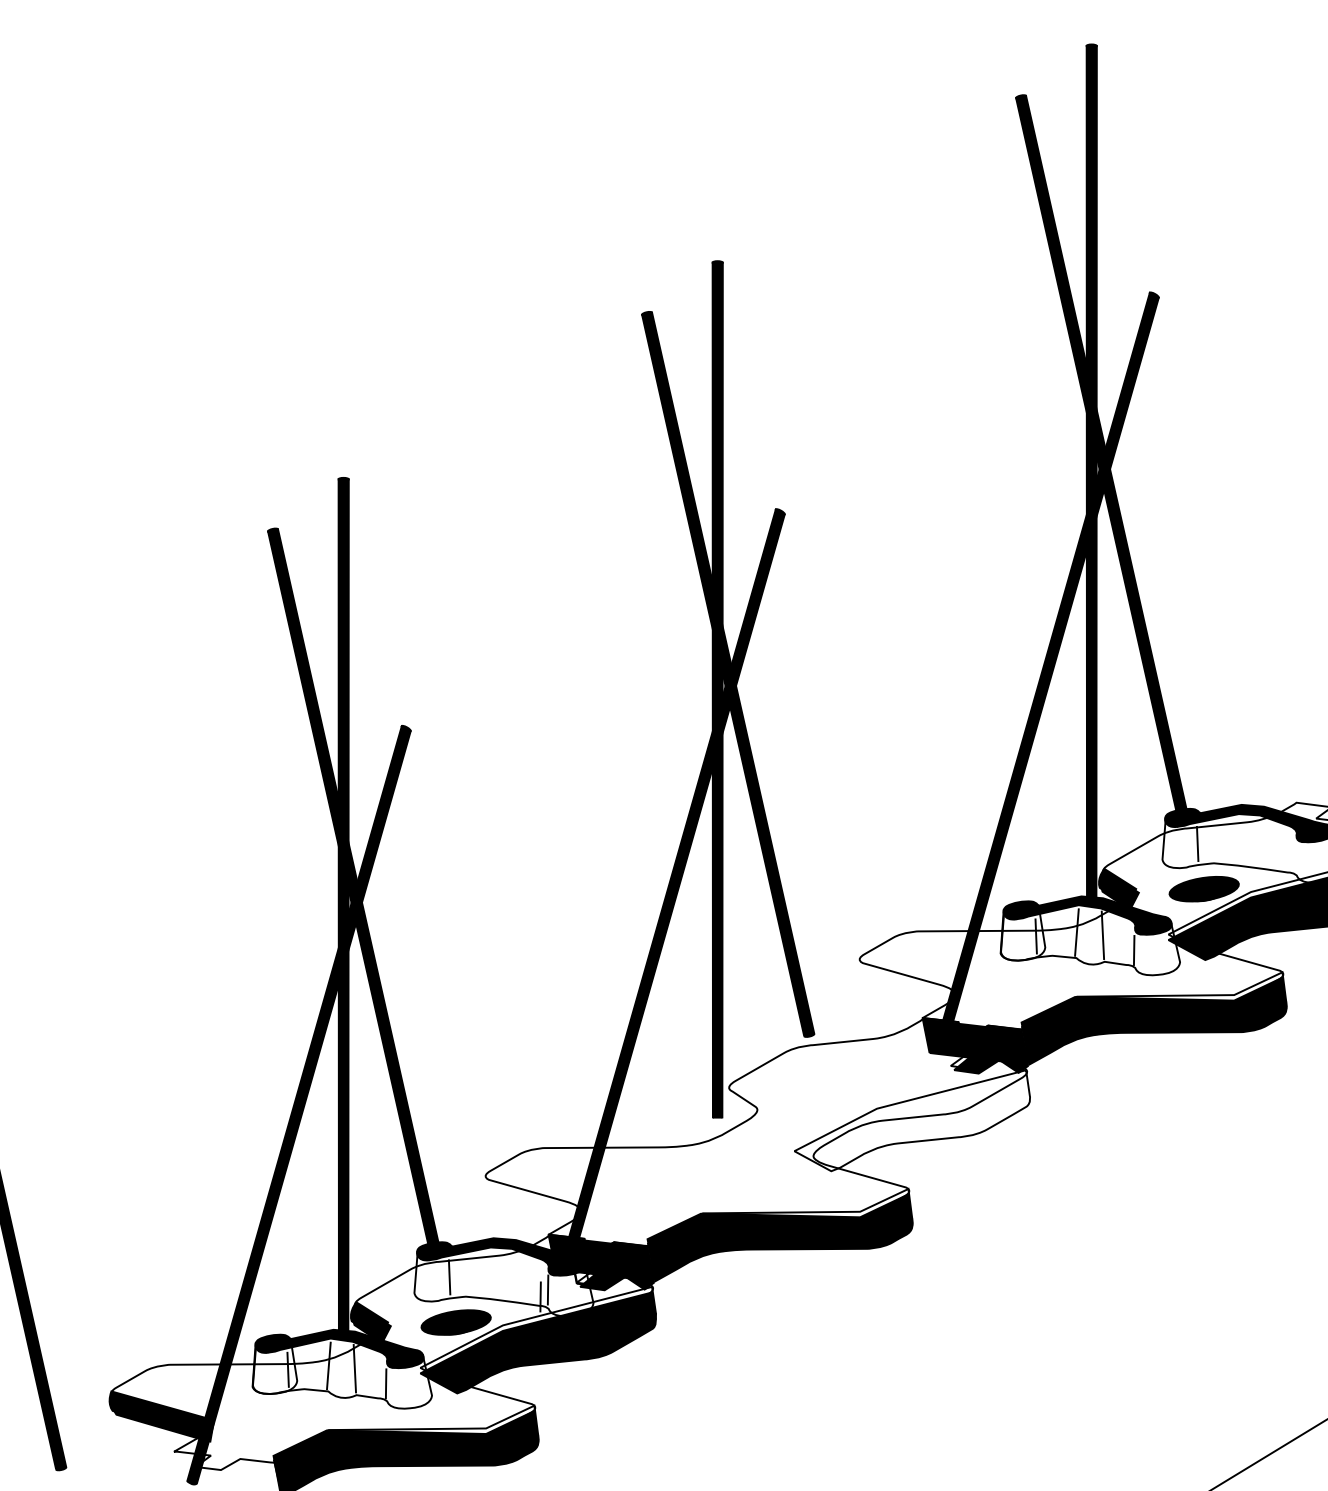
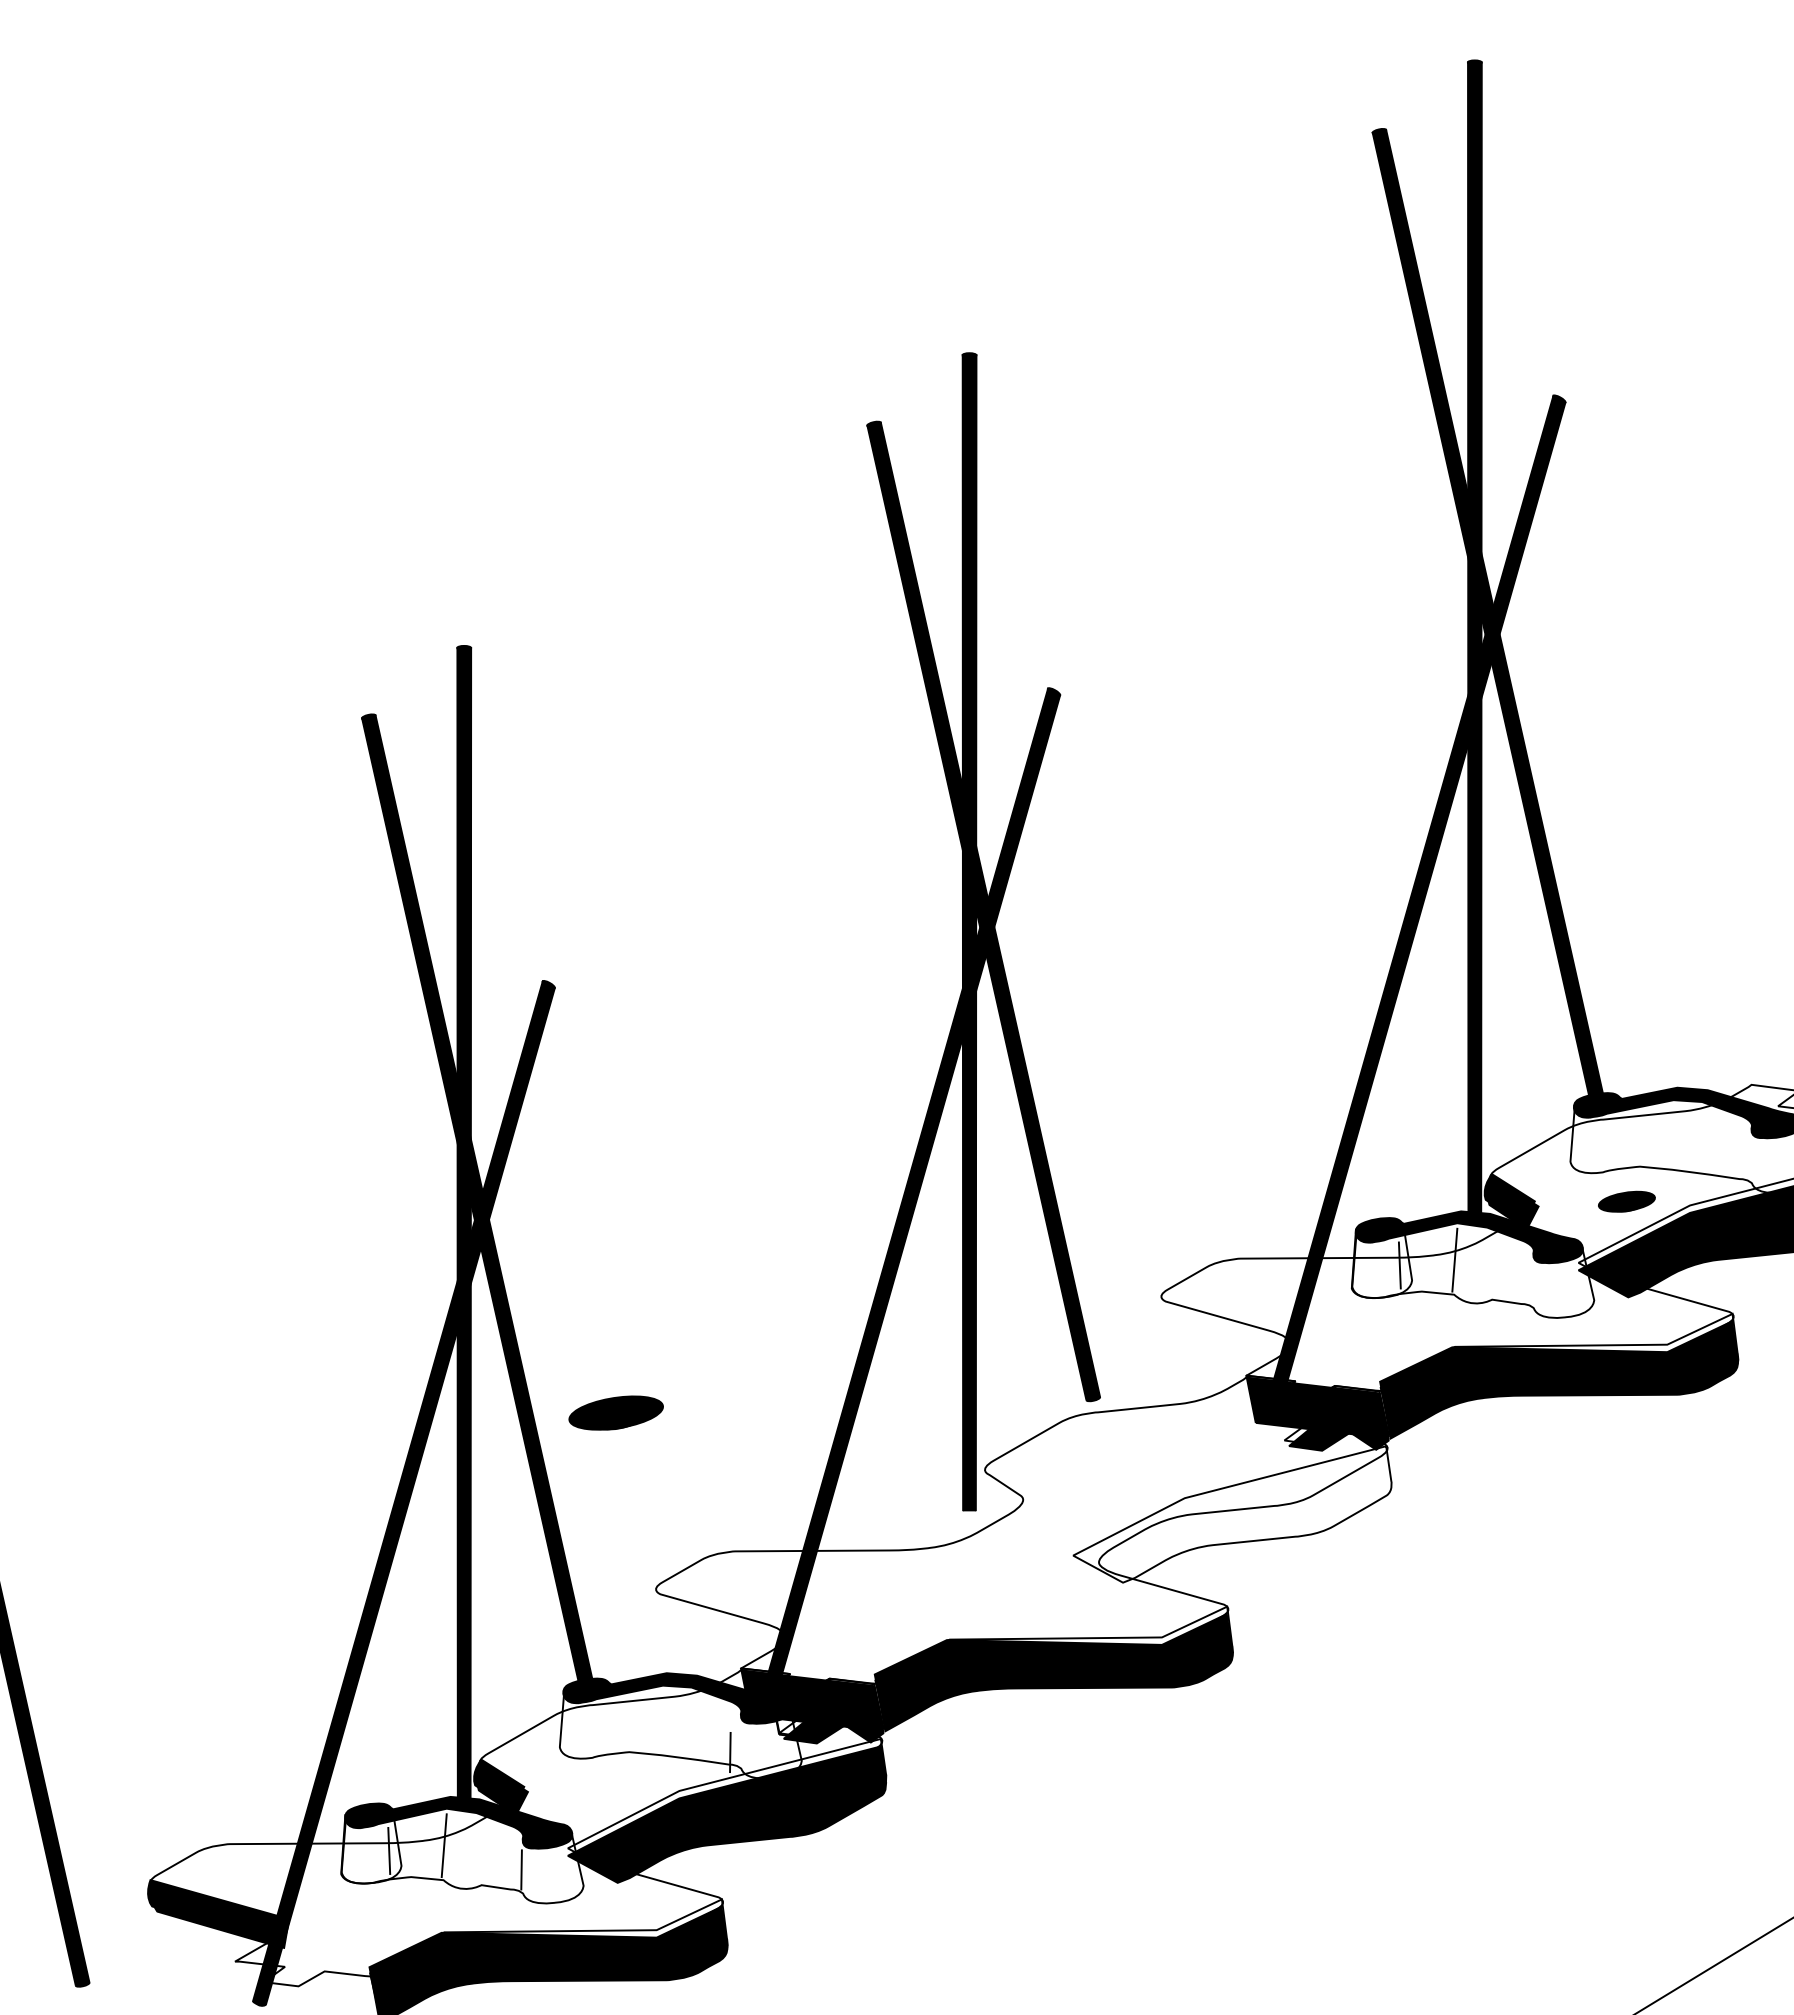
line: (1197, 843) -> (1617, 1140), removed
part: (1203, 889) -> (1626, 1201), size x0.6
line: (1102, 934) -> (1489, 1263), removed
line: (1133, 950) -> (1531, 1284), removed
line: (449, 1277) -> (607, 1726), removed
line: (548, 1289) -> (740, 1742), removed
part: (455, 1322) -> (615, 1412), moved
line: (354, 1368) -> (478, 1849), removed

